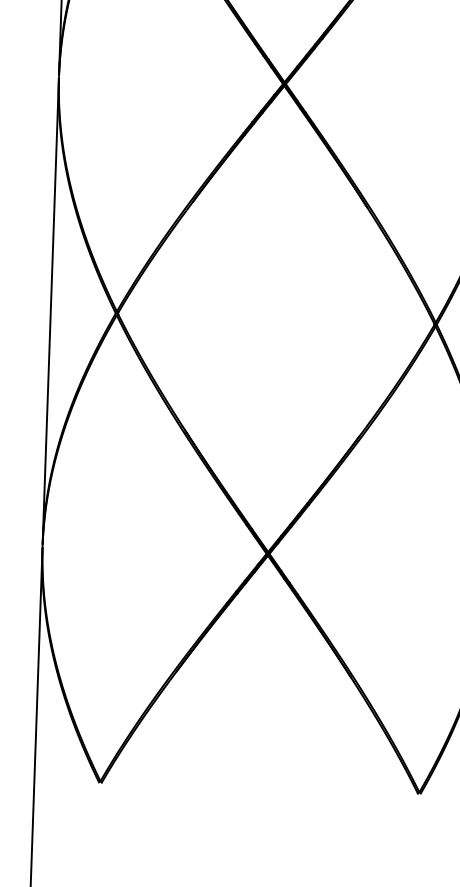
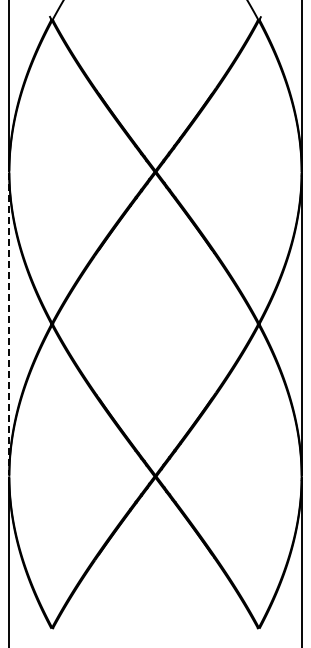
line: (51, 311) -> (9, 324), solid -> dashed

